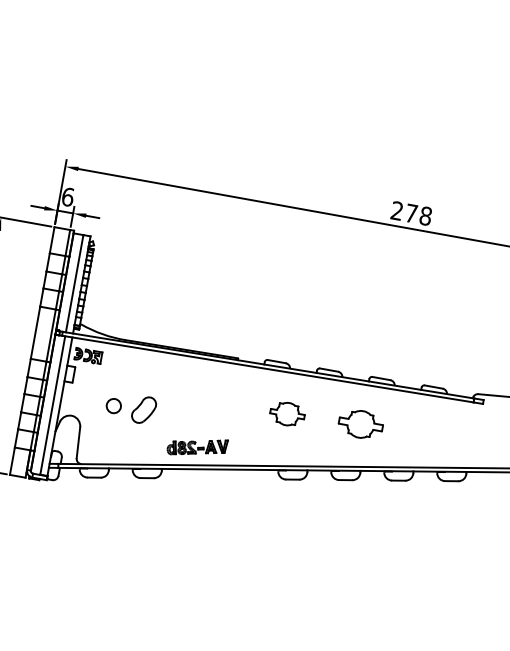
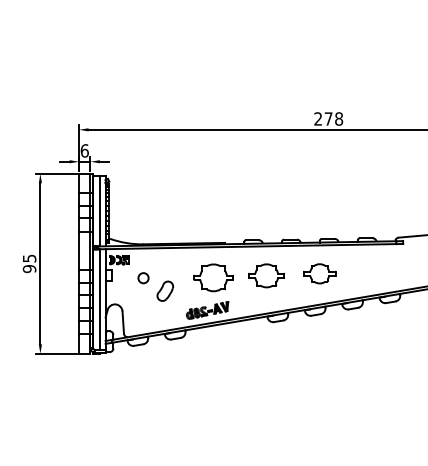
part: (213, 403) -> (213, 277), added
circle: (113, 406) -> (143, 278), moved
part: (287, 413) -> (266, 275), size x1.43

